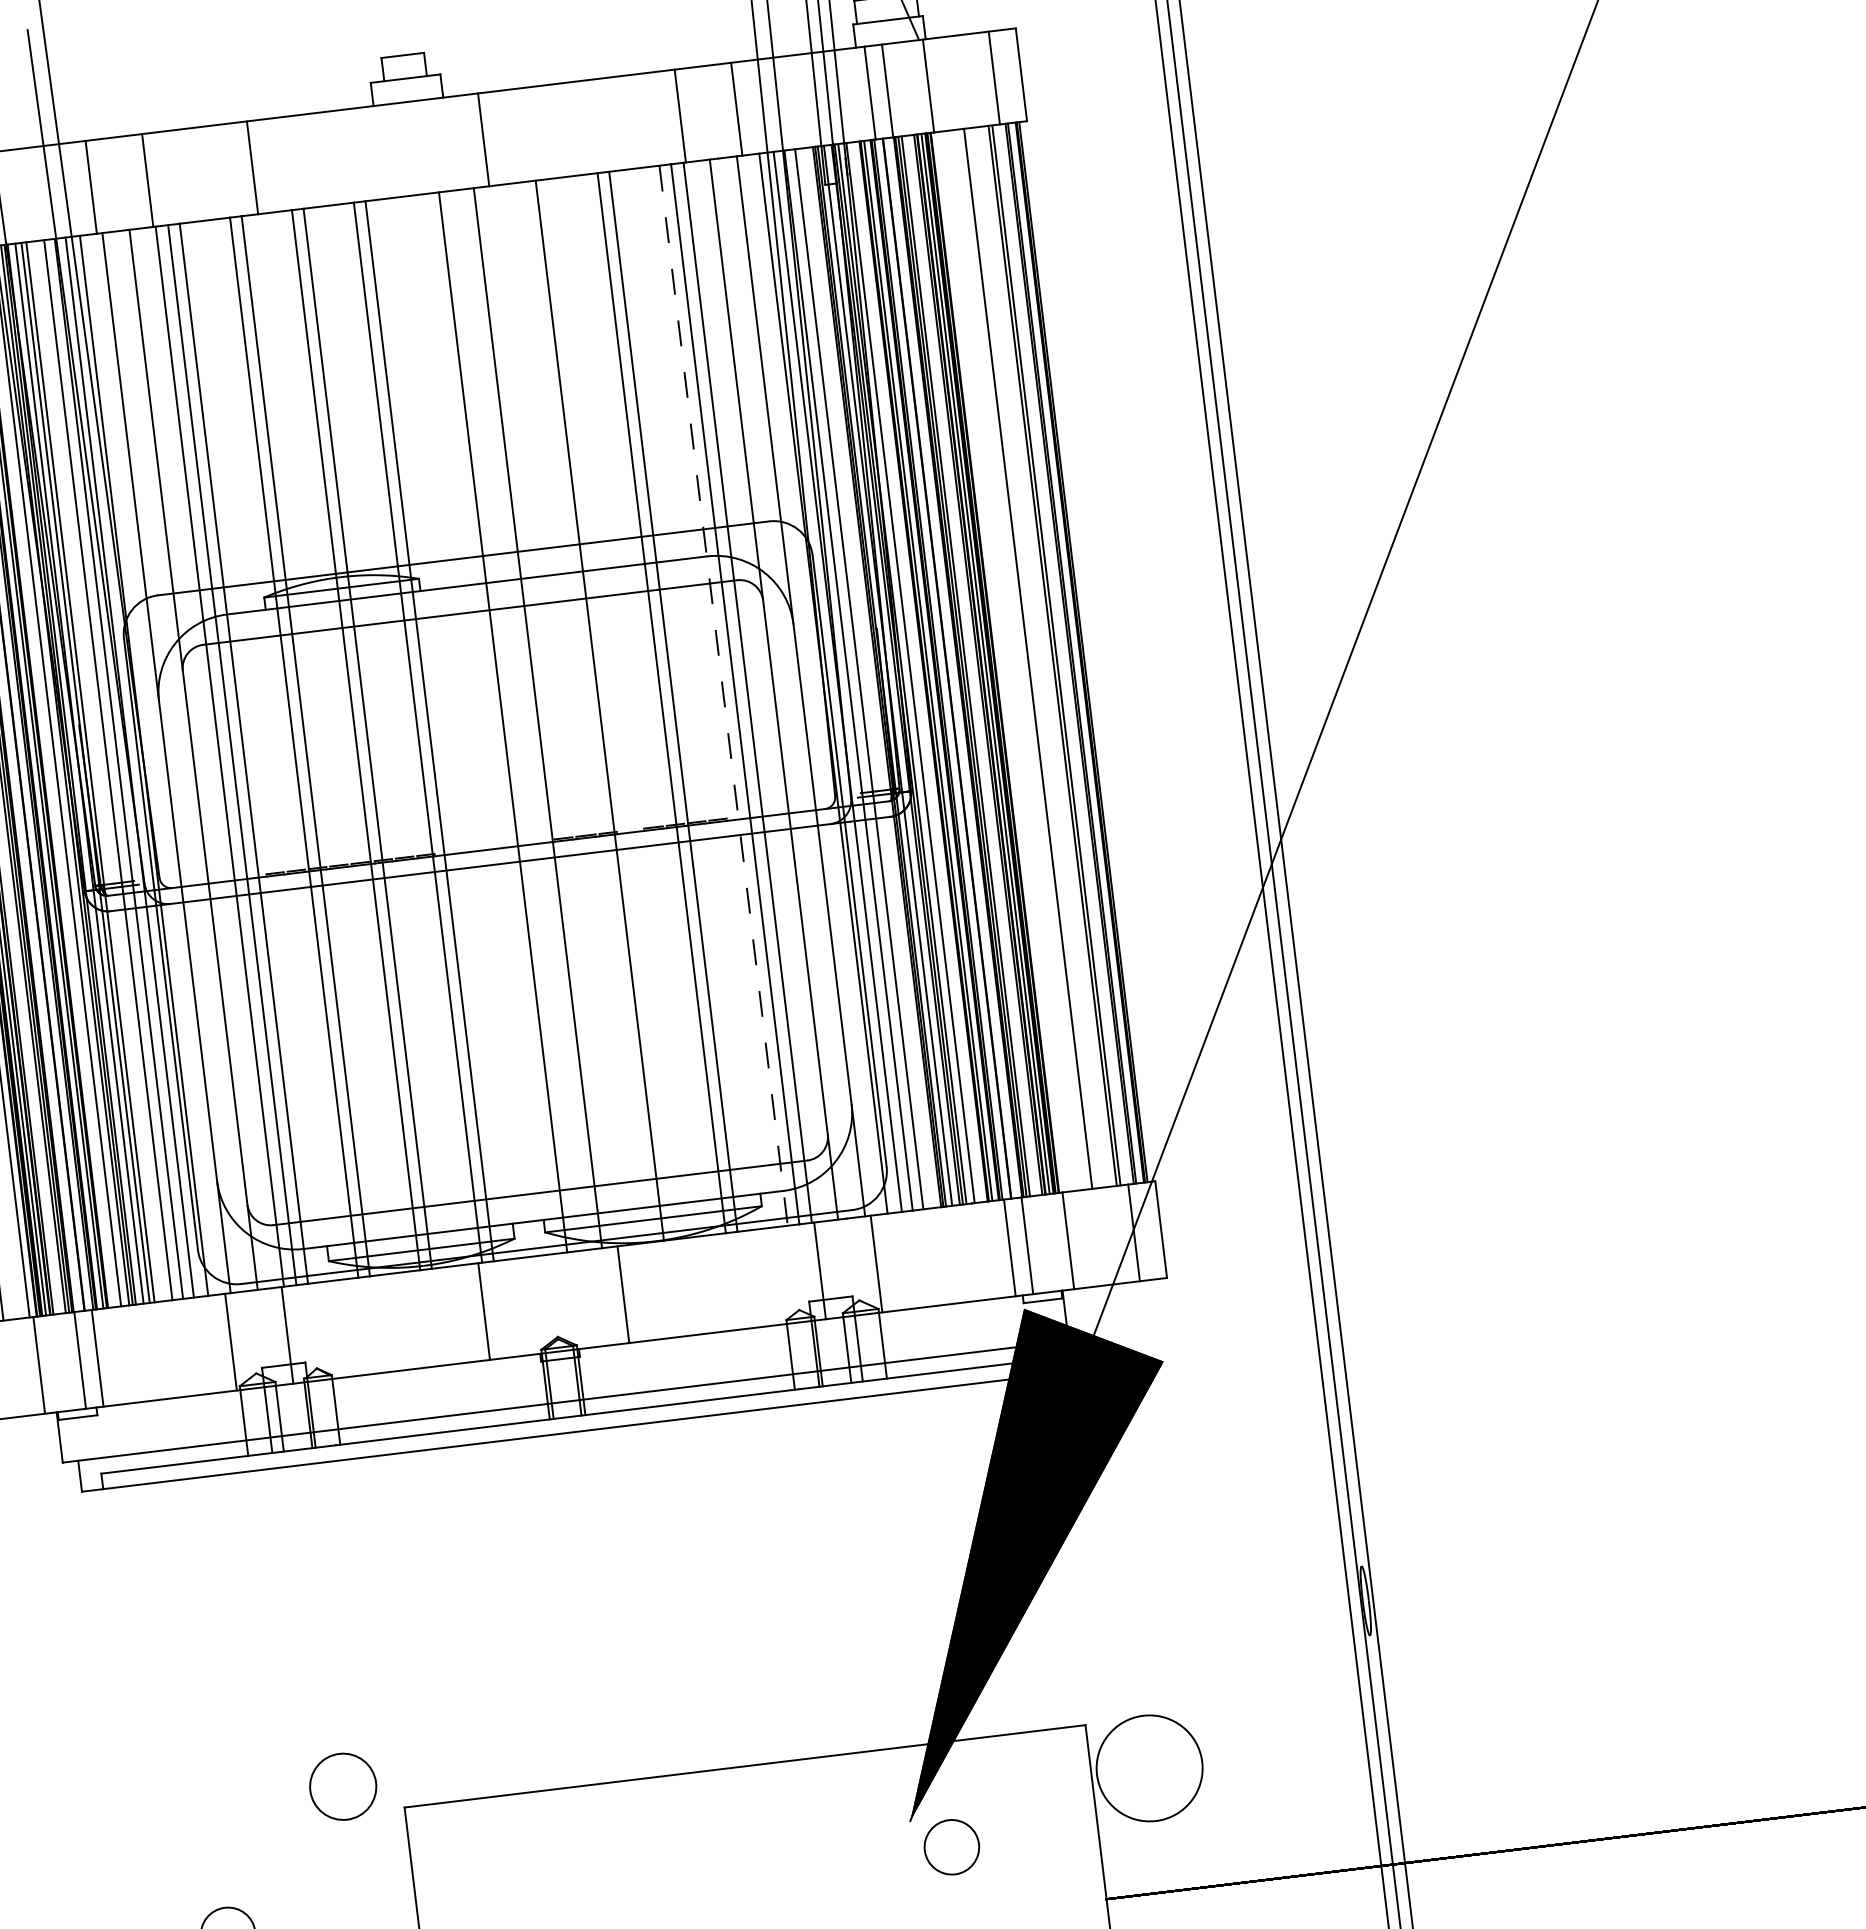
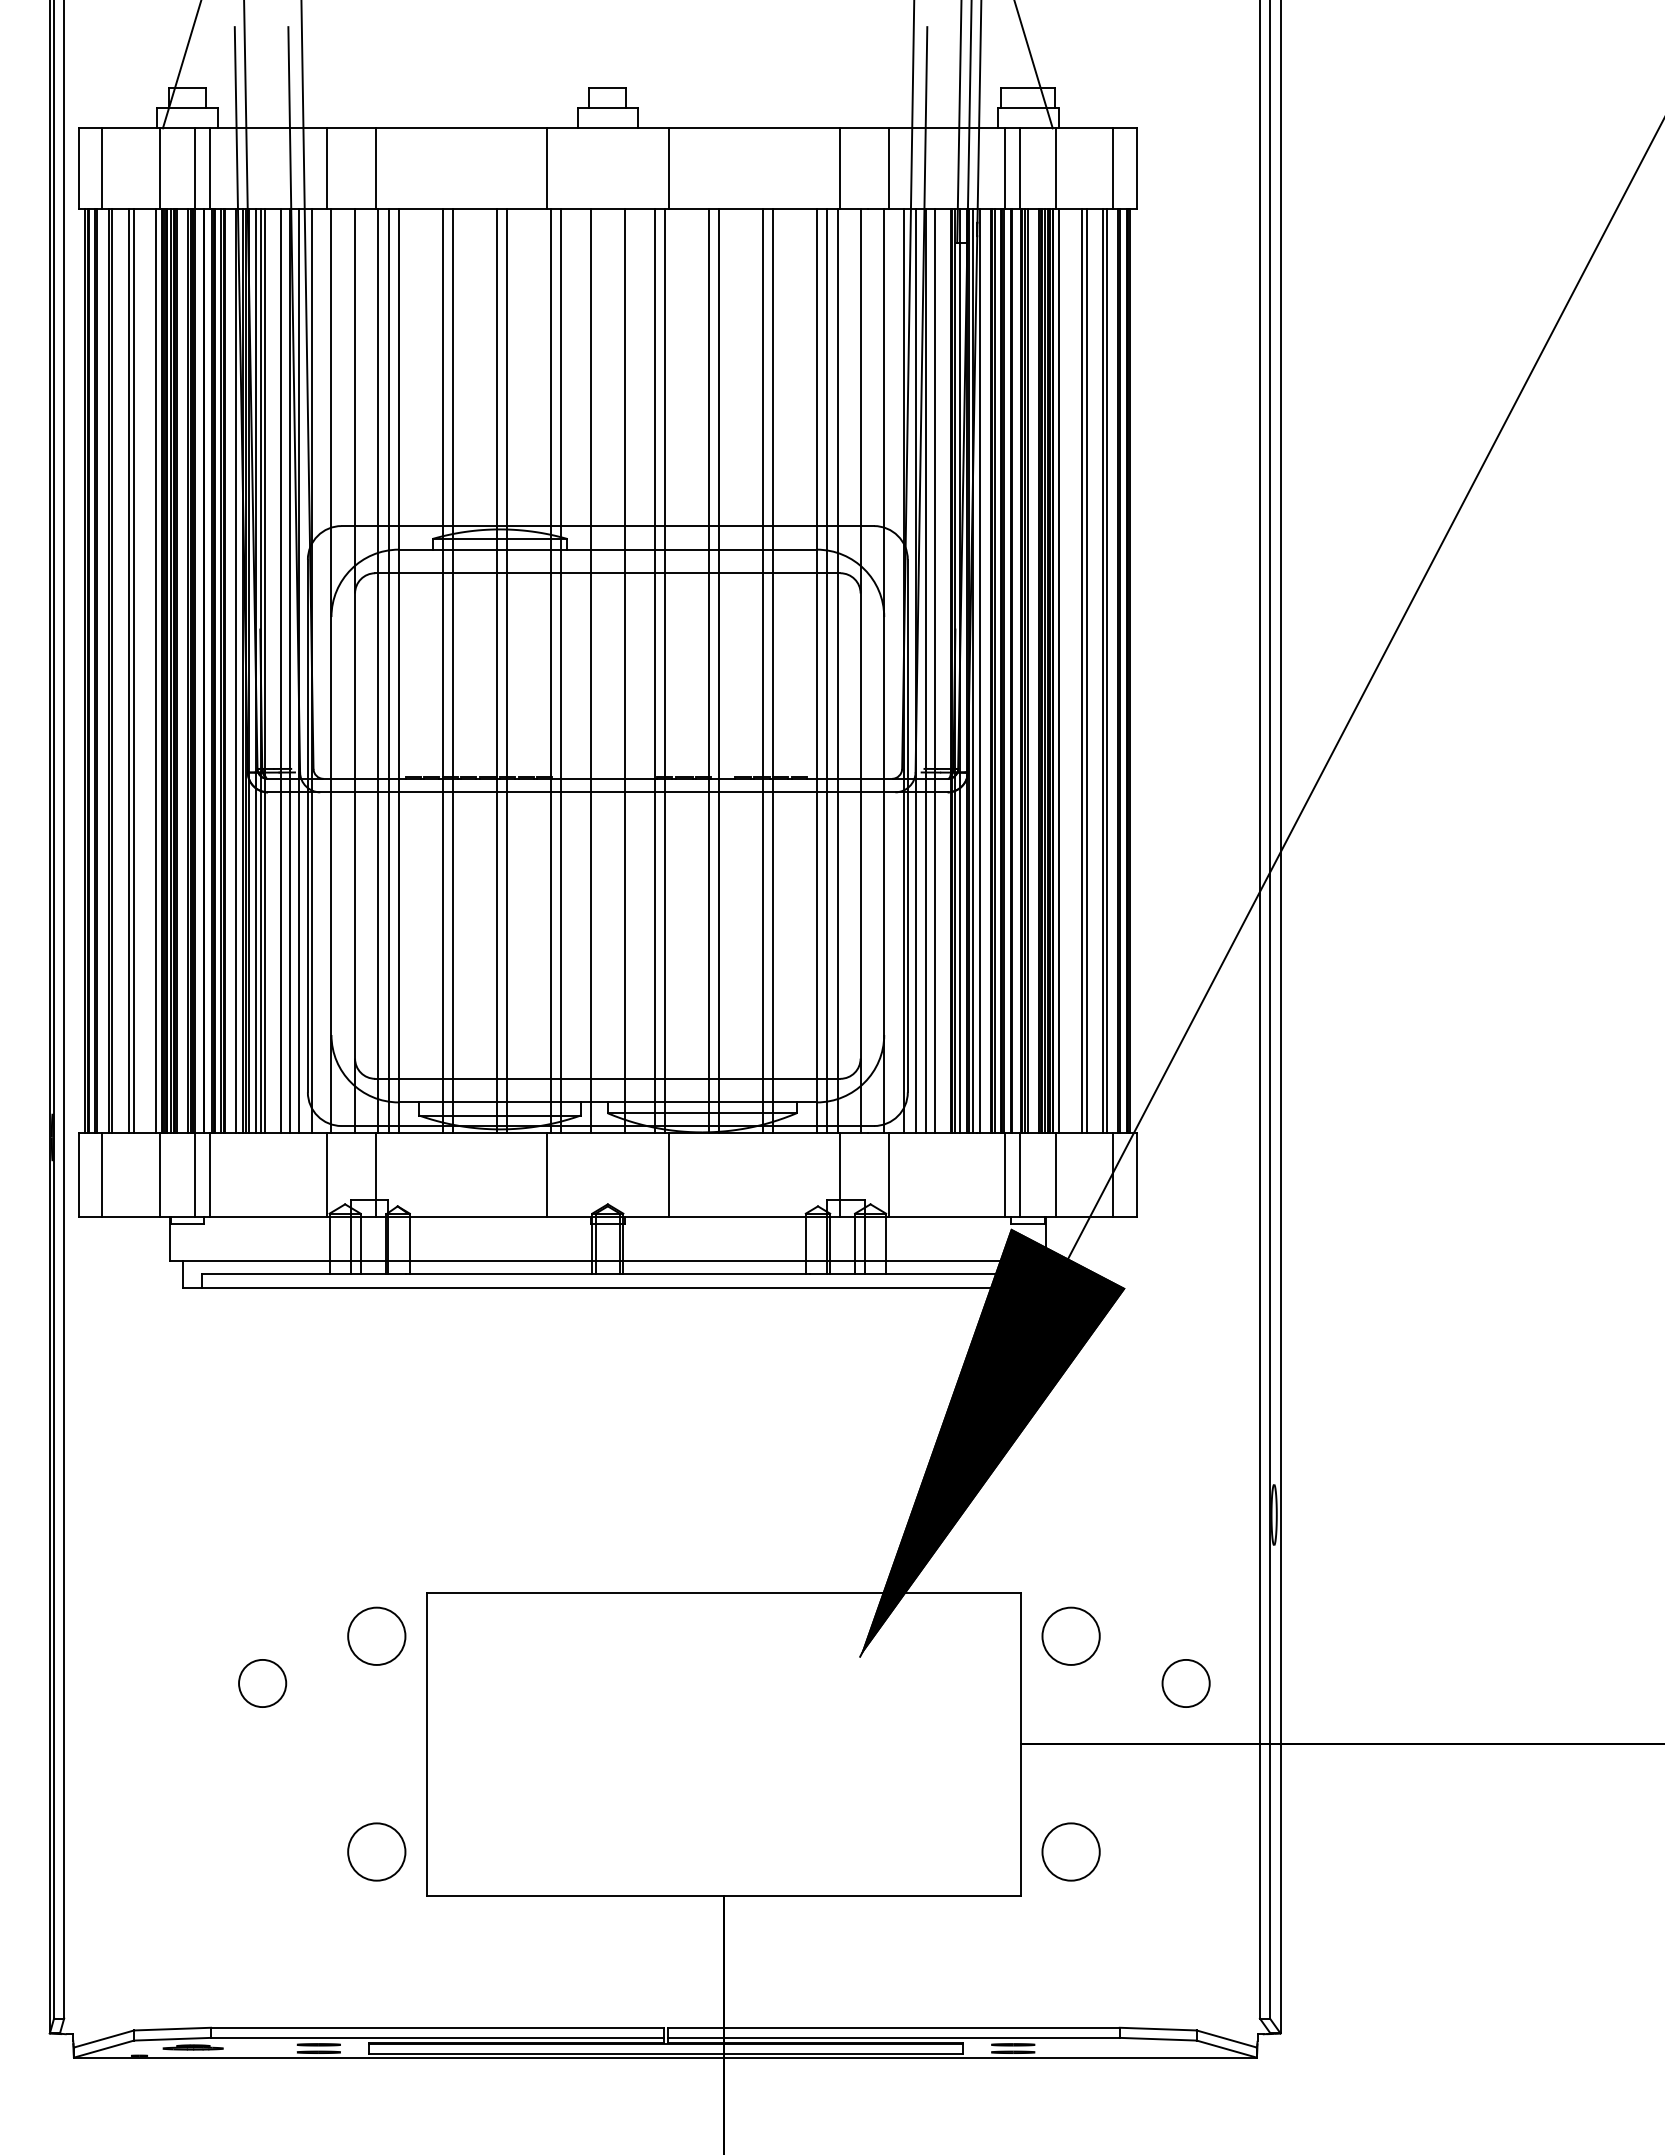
line: (252, 167) -> (547, 168), moved
line: (1033, 657) -> (1086, 670), added
line: (1002, 661) -> (1059, 670), added
line: (723, 696) -> (816, 671), dashed -> solid
line: (611, 708) -> (719, 670), added
line: (549, 716) -> (665, 670), added
line: (463, 726) -> (590, 670), added
circle: (1148, 1767) -> (1070, 1635), size x0.62
circle: (342, 1785) -> (376, 1635), moved
circle: (951, 1847) -> (1185, 1683), moved

